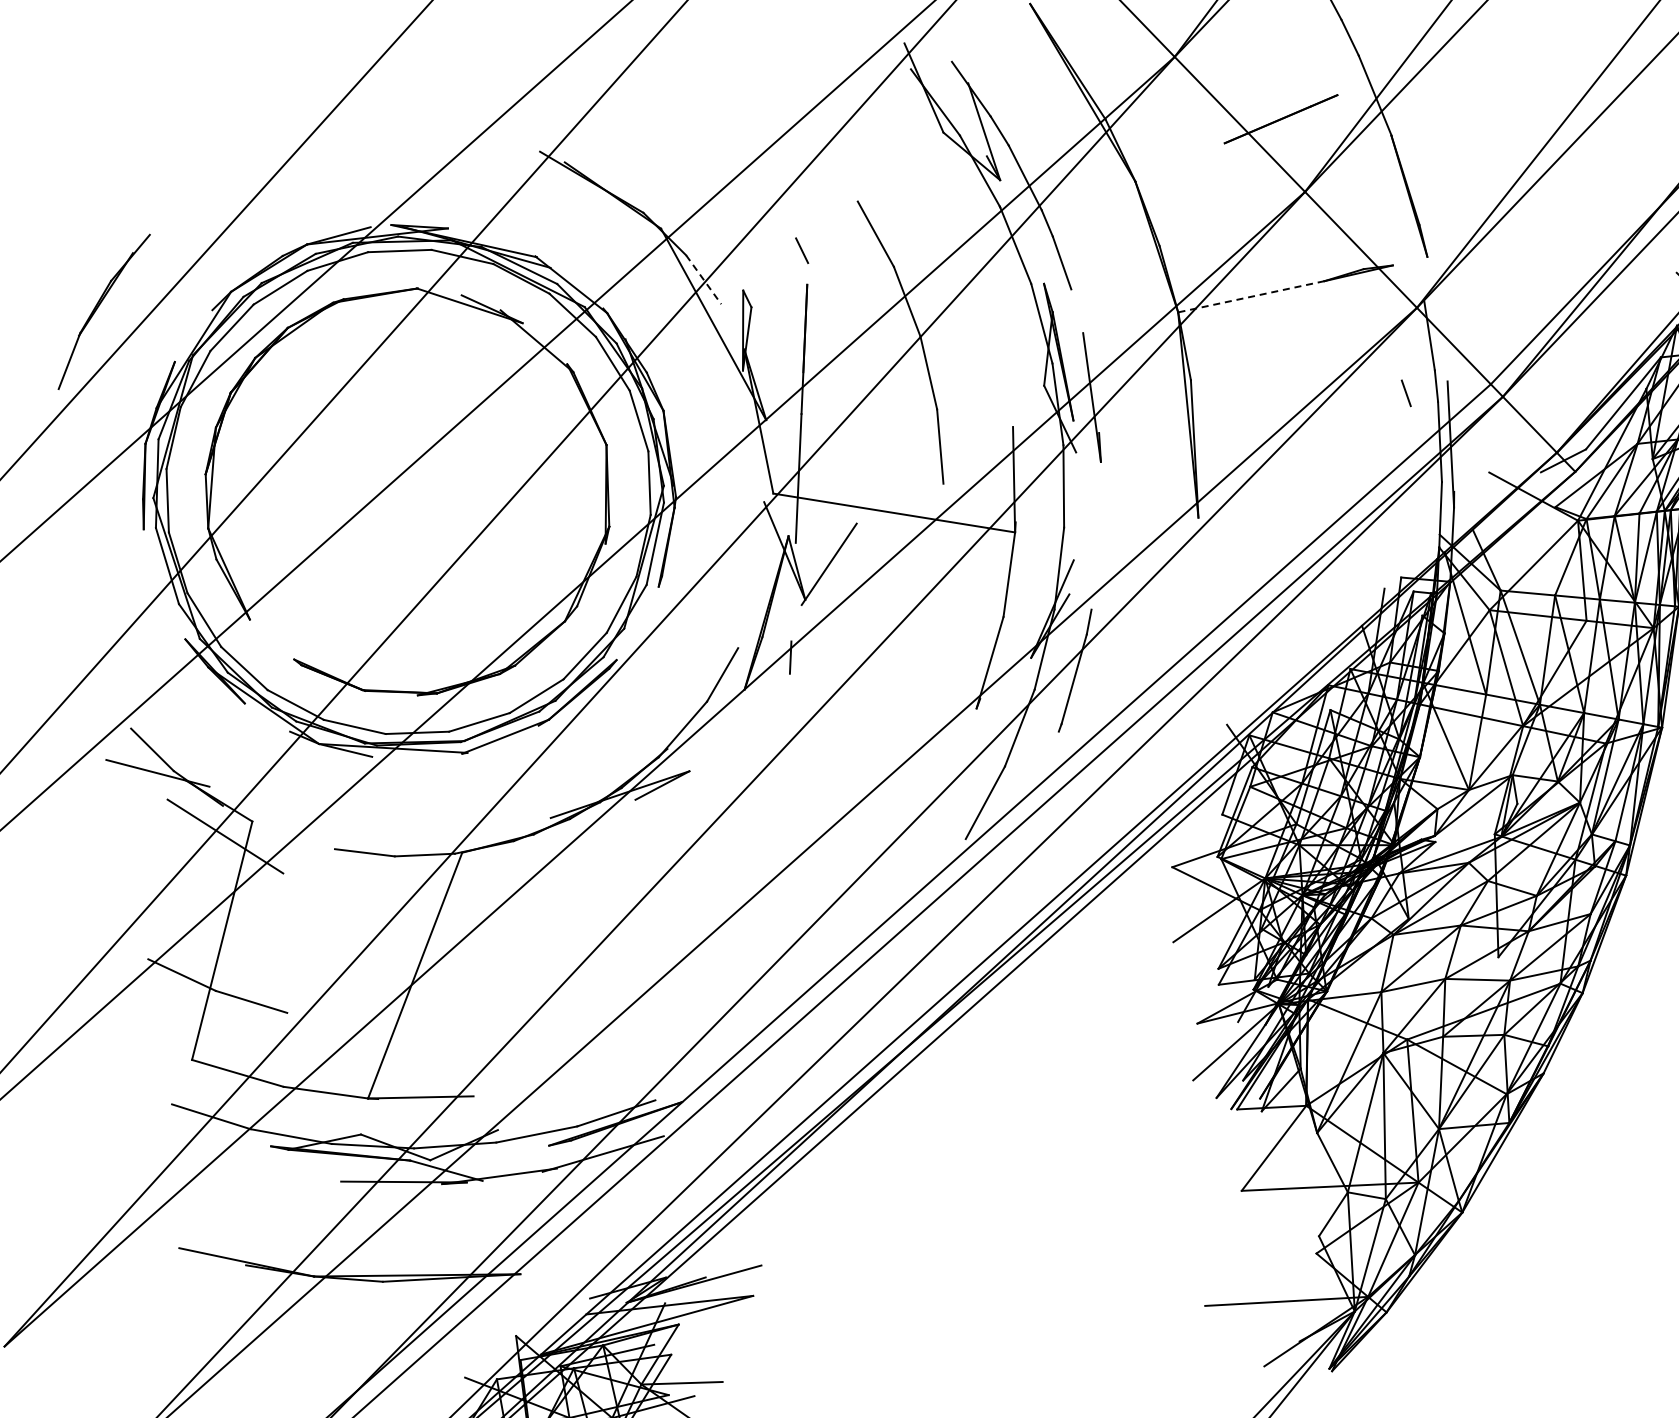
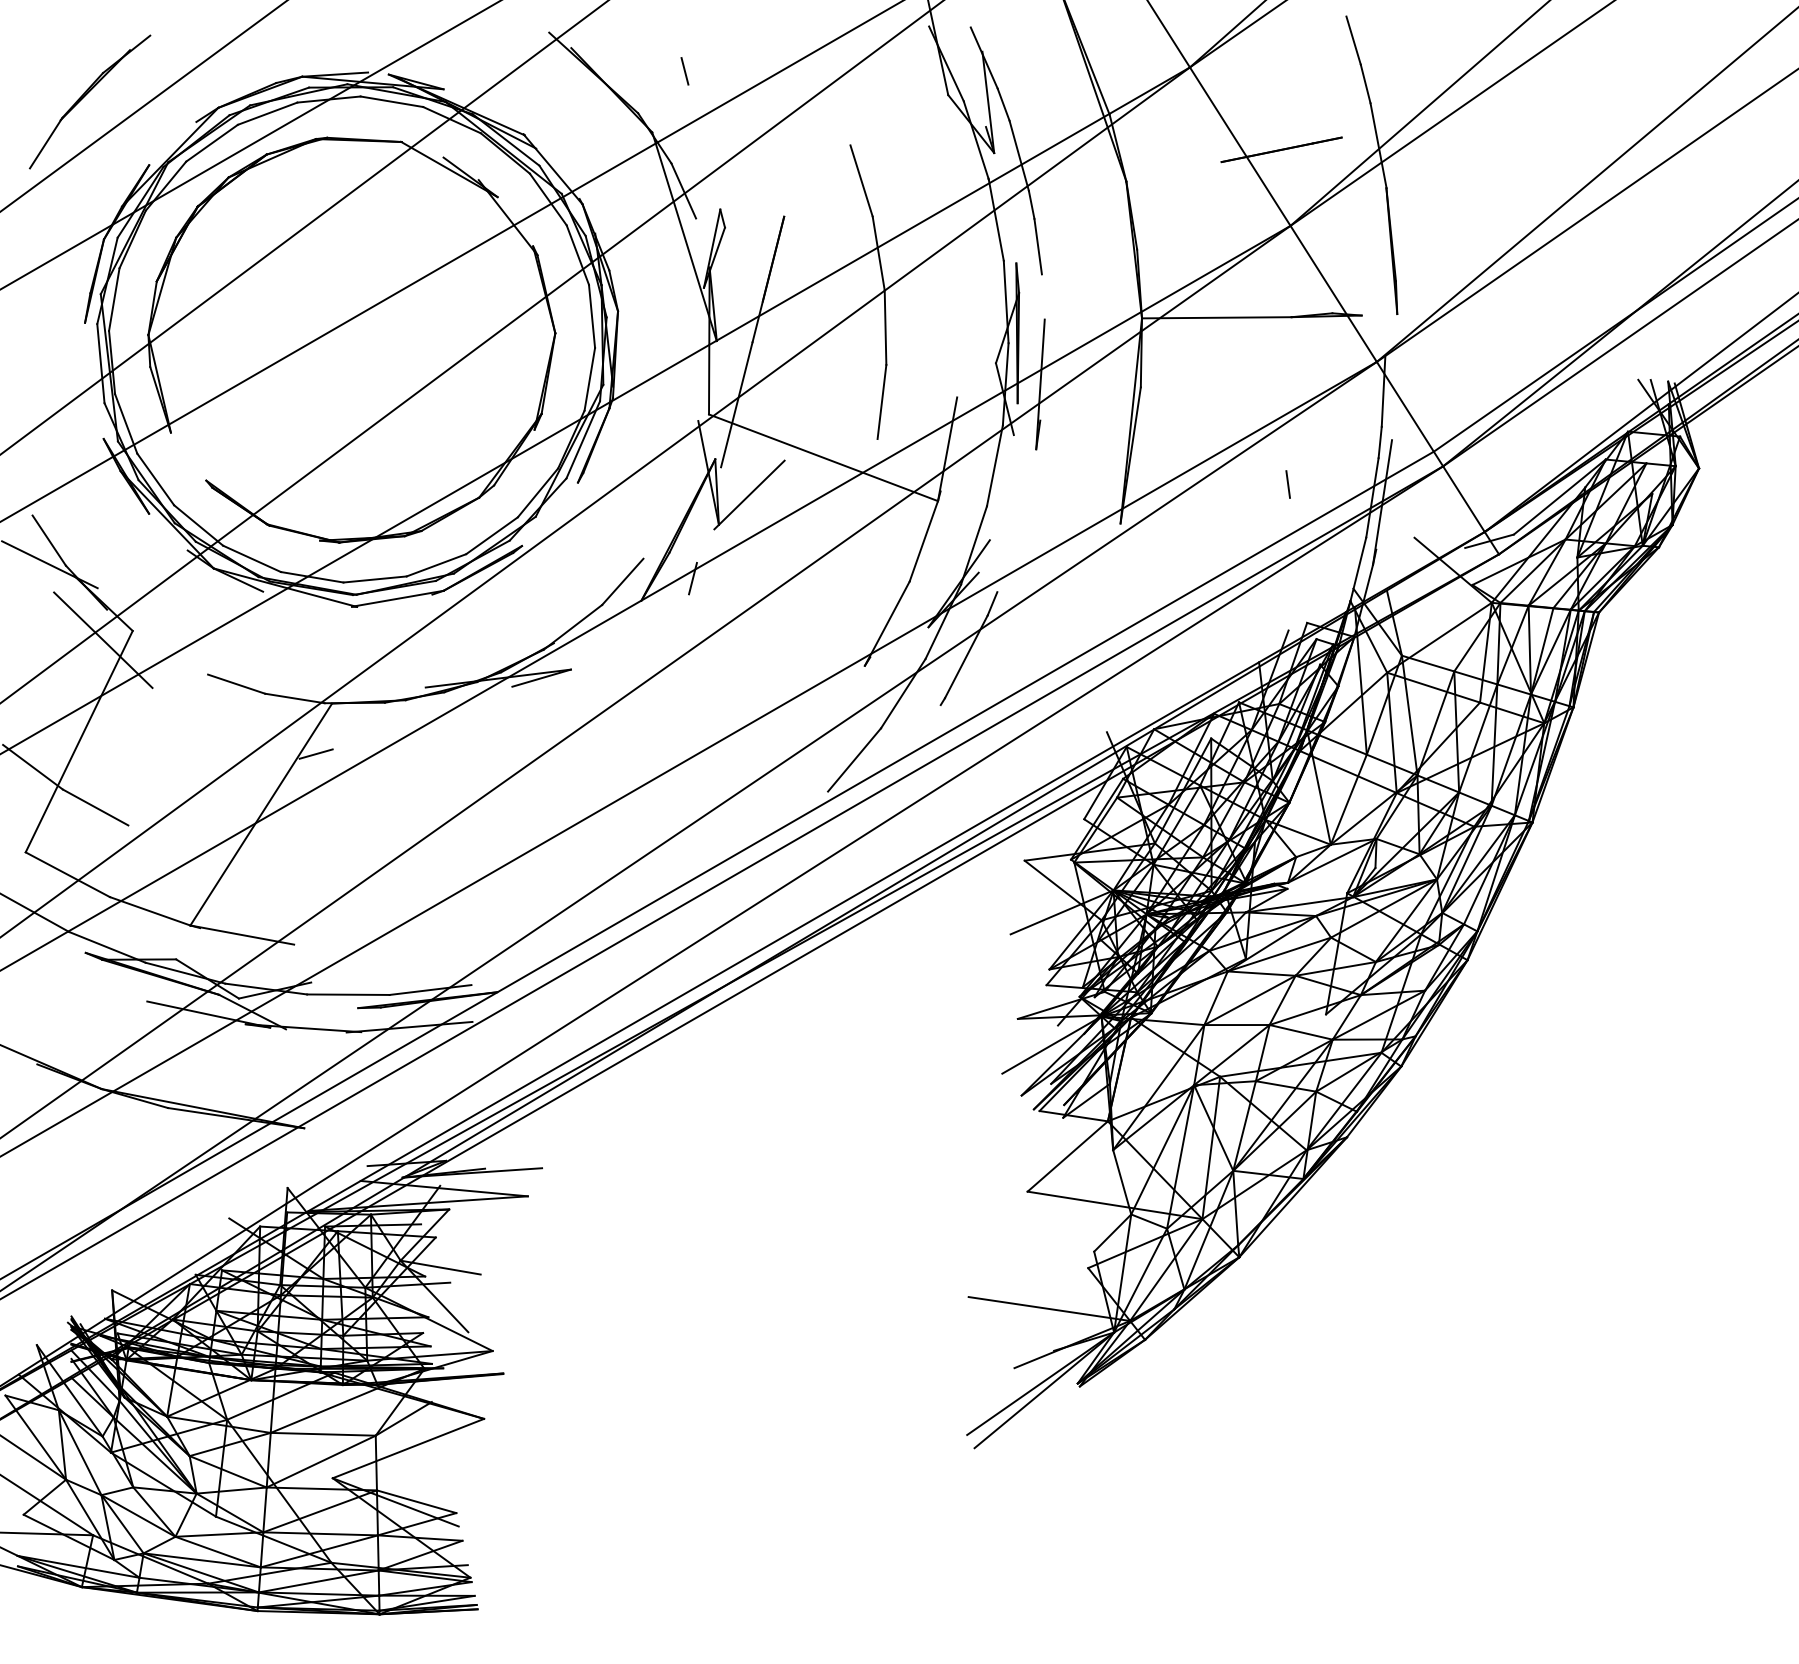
line: (801, 250) -> (684, 71), moved
line: (703, 280) -> (683, 191), dashed -> solid
line: (1250, 296) -> (1216, 317), dashed -> solid
line: (1405, 393) -> (1287, 484), moved
line: (456, 904) -> (315, 753), added

